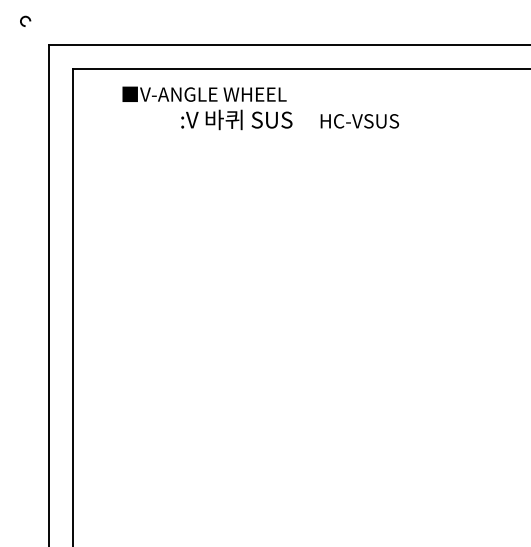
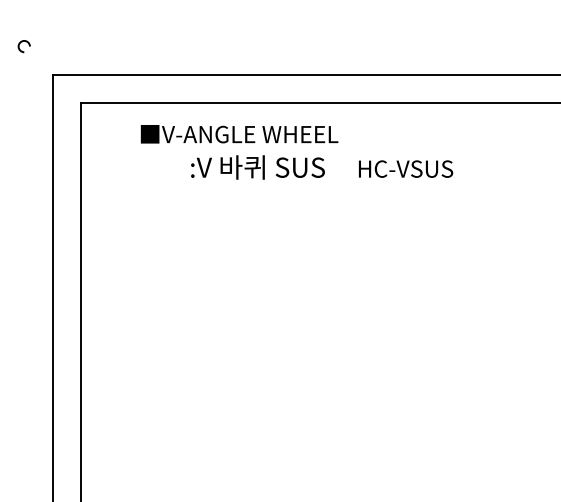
text: (290, 119) -> (322, 166), moved

